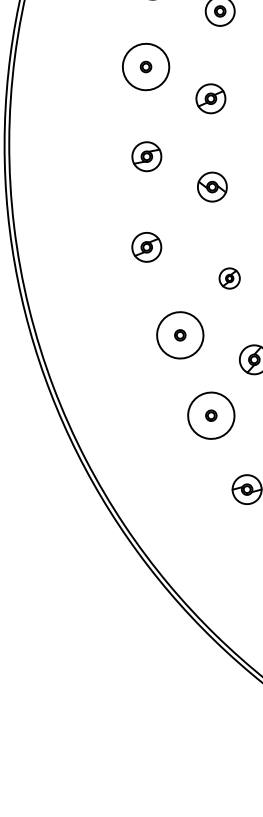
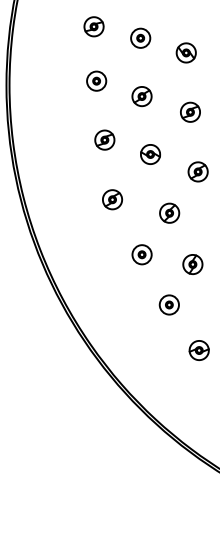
circle: (145, 65) -> (96, 80), size x0.62
part: (229, 277) -> (169, 212), size x1.43
circle: (179, 334) -> (141, 254), size x0.62
circle: (210, 414) -> (168, 304), size x0.62

